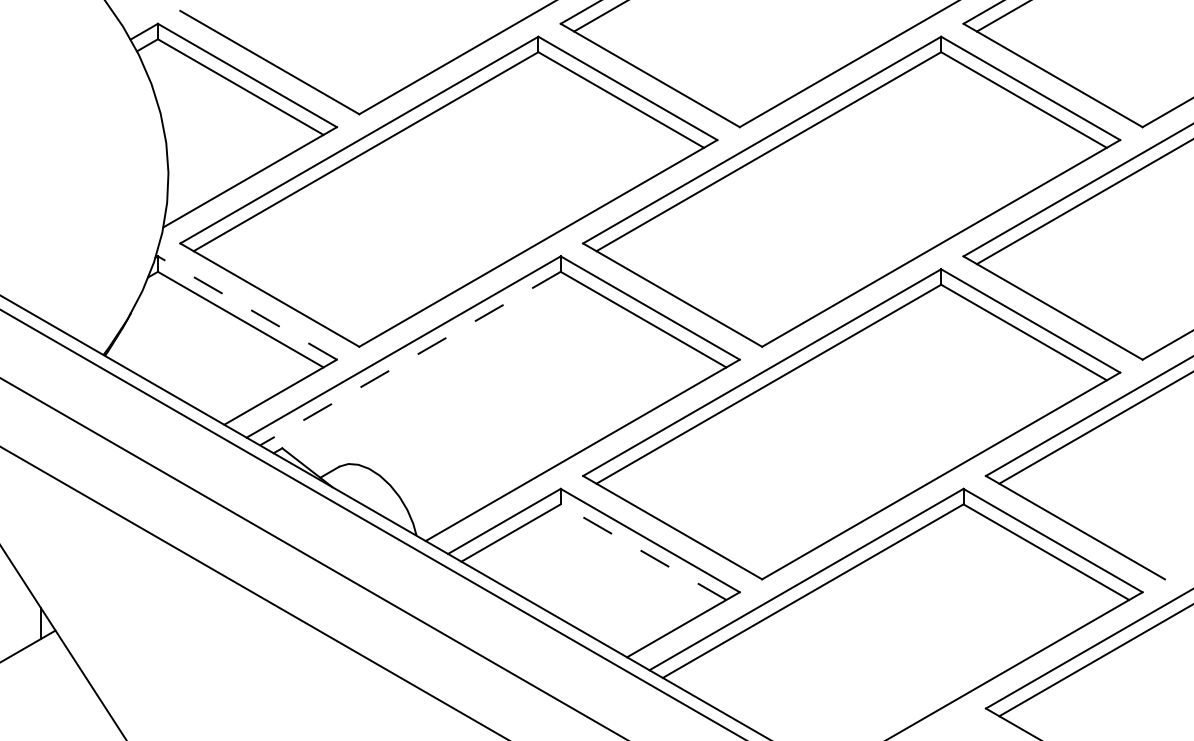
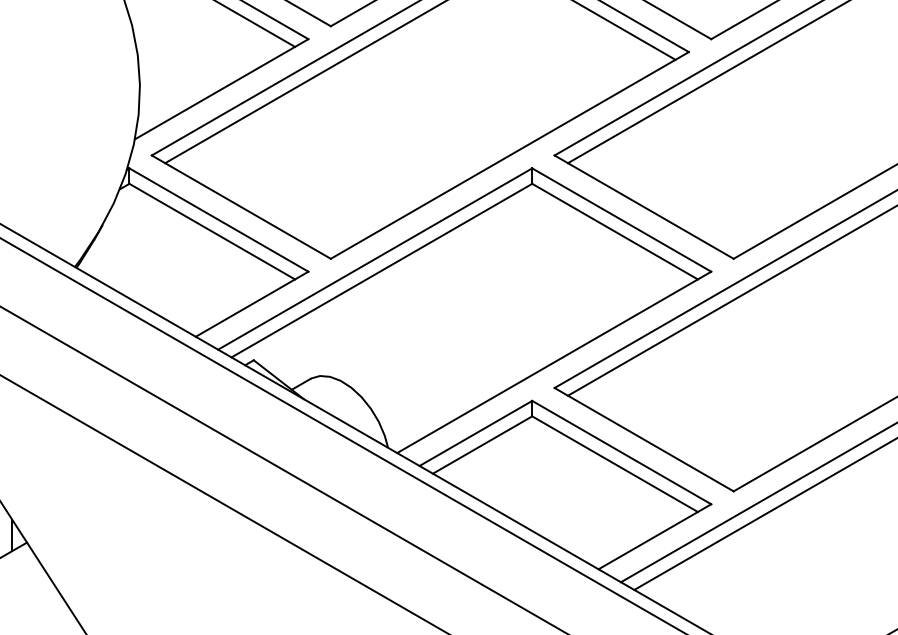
line: (247, 307) -> (218, 219), dashed -> solid
line: (410, 358) -> (381, 270), dashed -> solid
line: (643, 552) -> (614, 464), dashed -> solid

